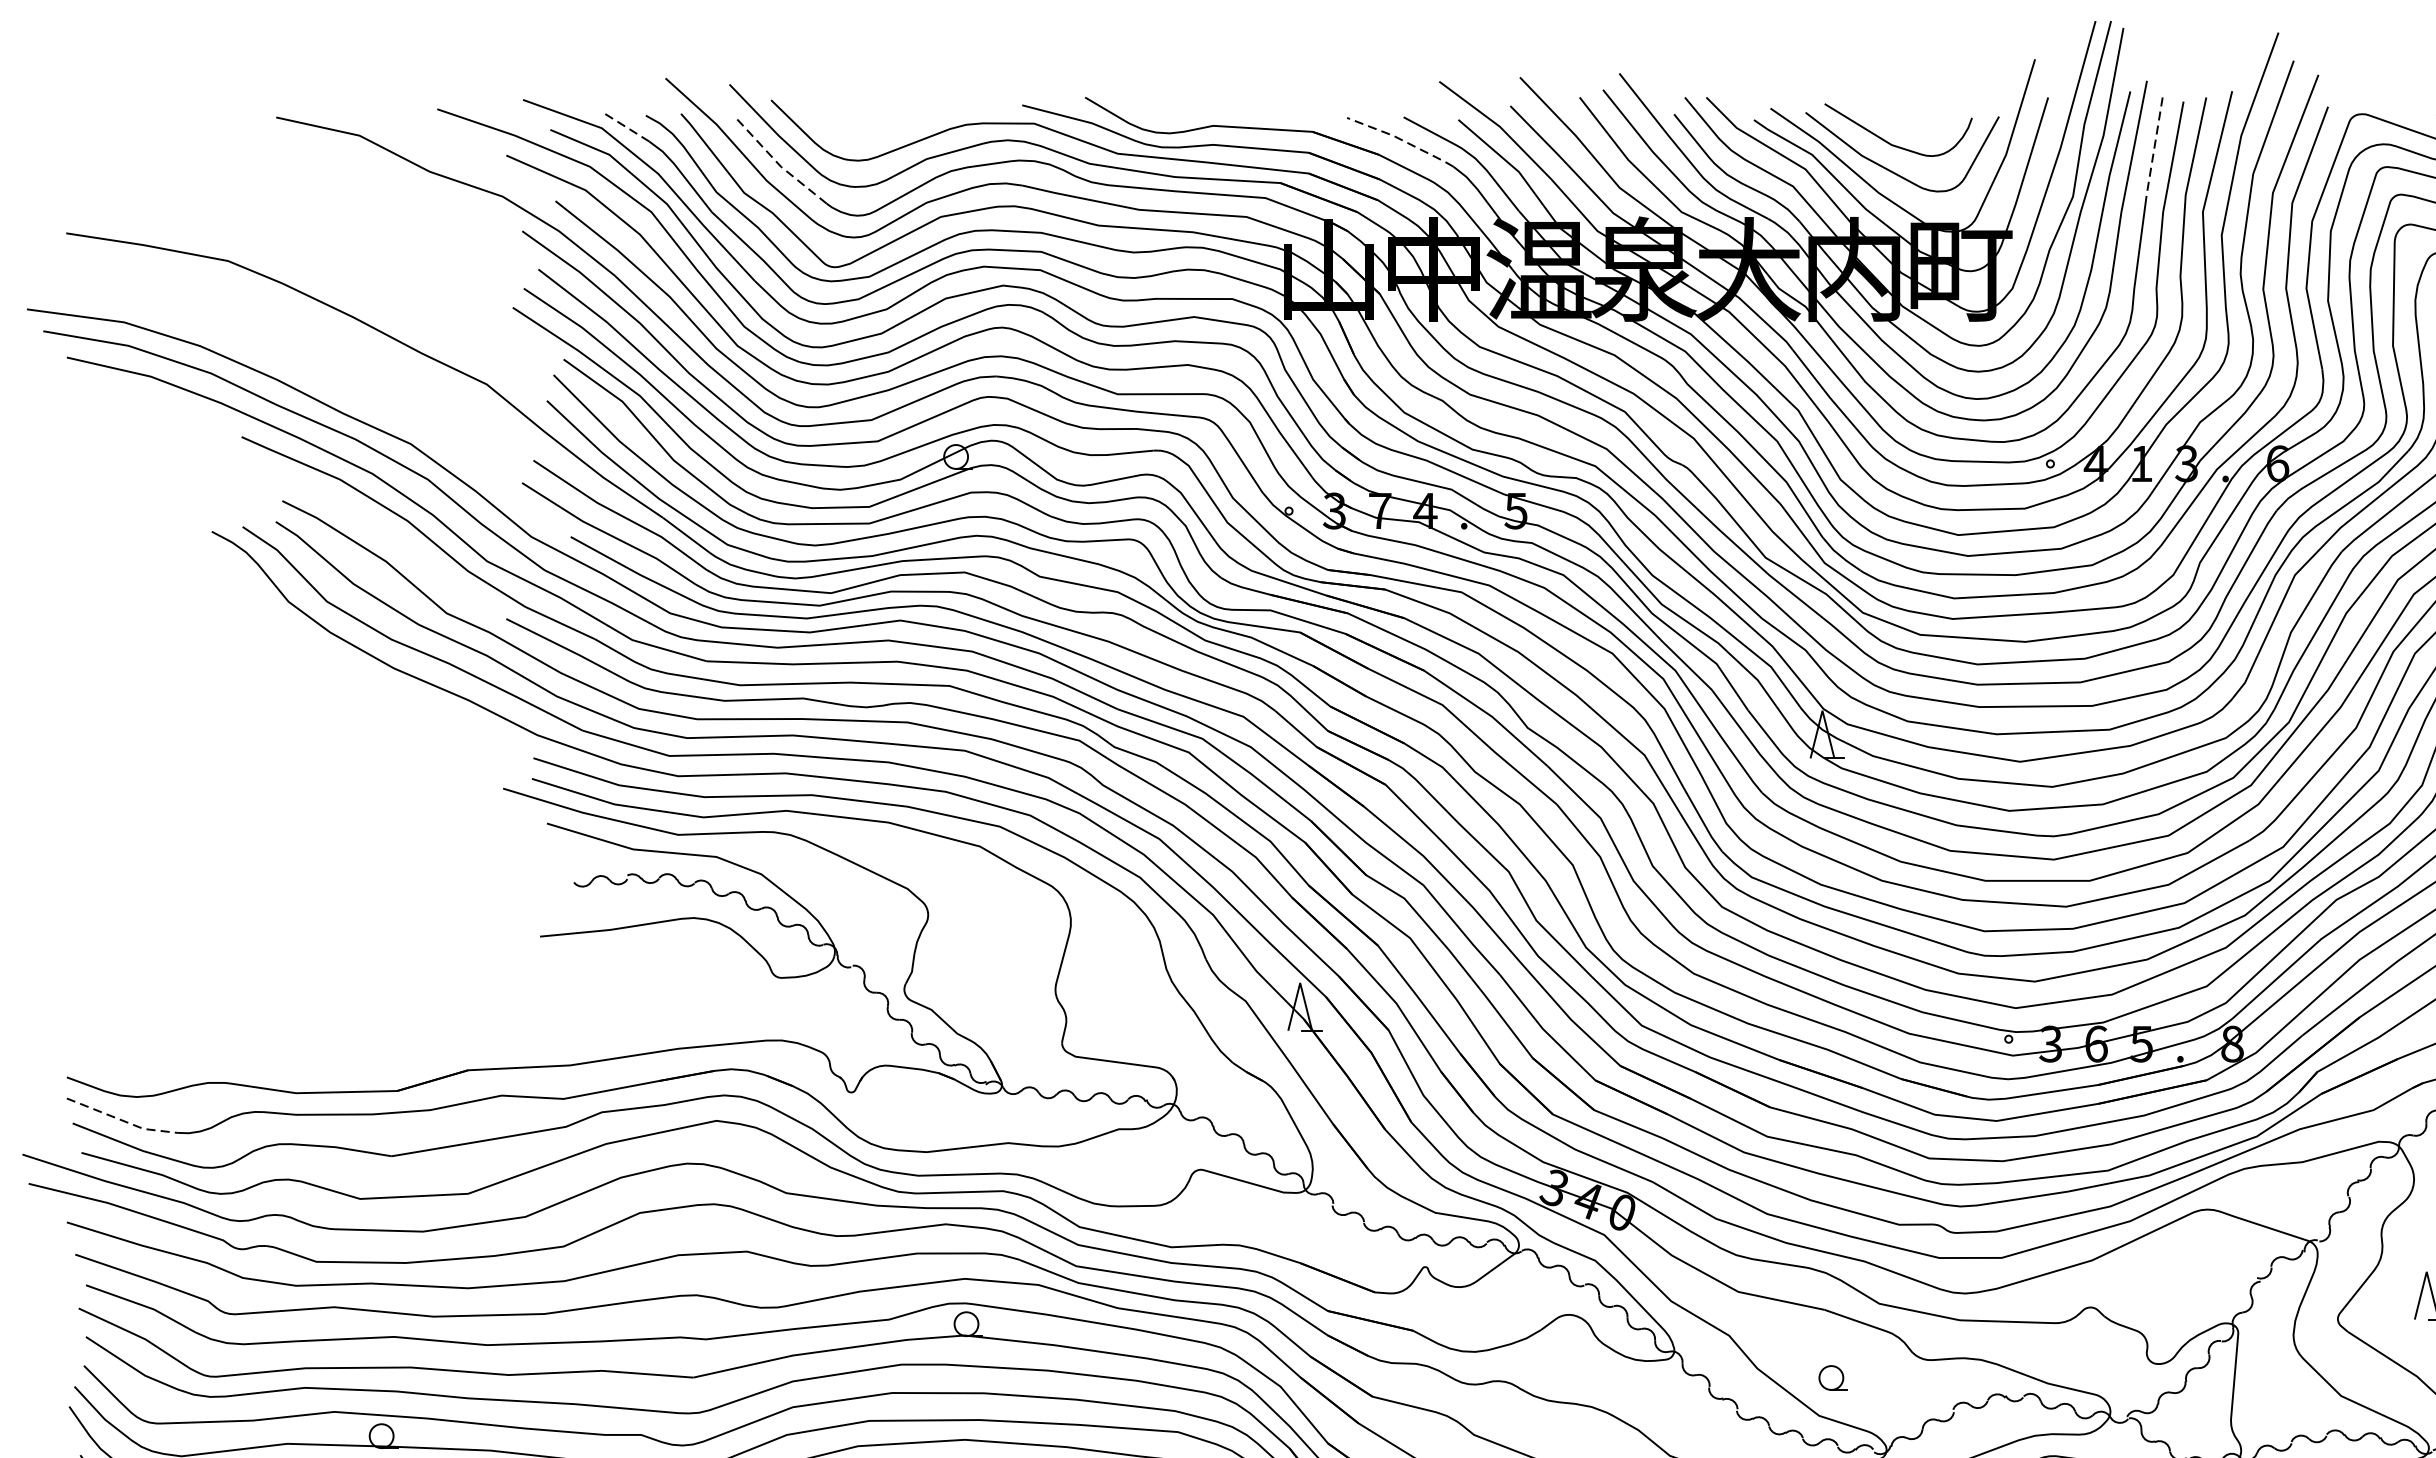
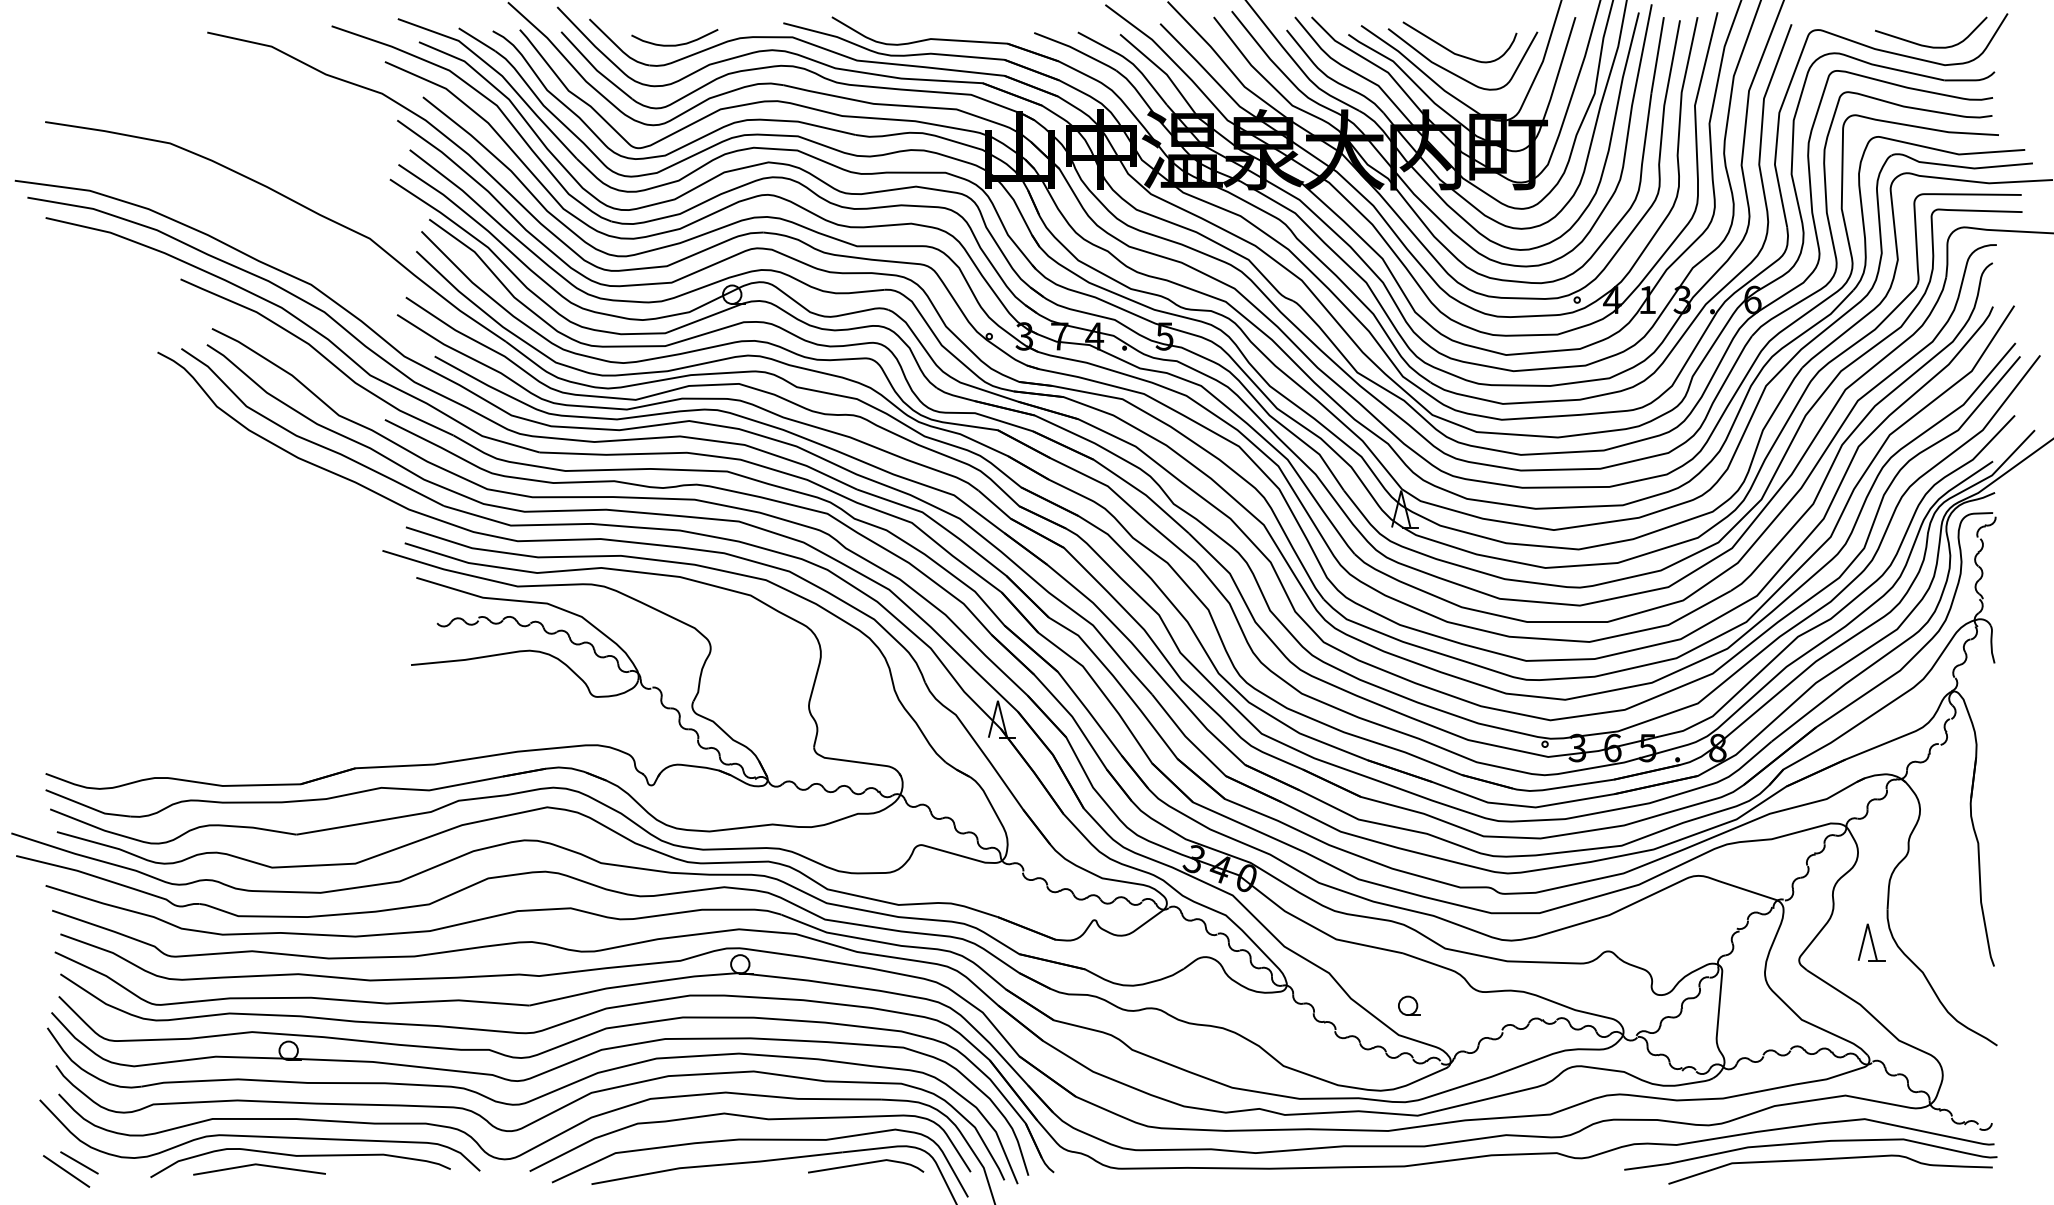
line: (626, 126) -> (477, 39), dashed -> solid
curve: (881, 132) -> (674, 44), added
line: (1400, 139) -> (1075, 49), dashed -> solid
line: (2154, 147) -> (1657, 55), dashed -> solid
line: (778, 163) -> (595, 68), dashed -> solid
line: (122, 1119) -> (88, 806), dashed -> solid

